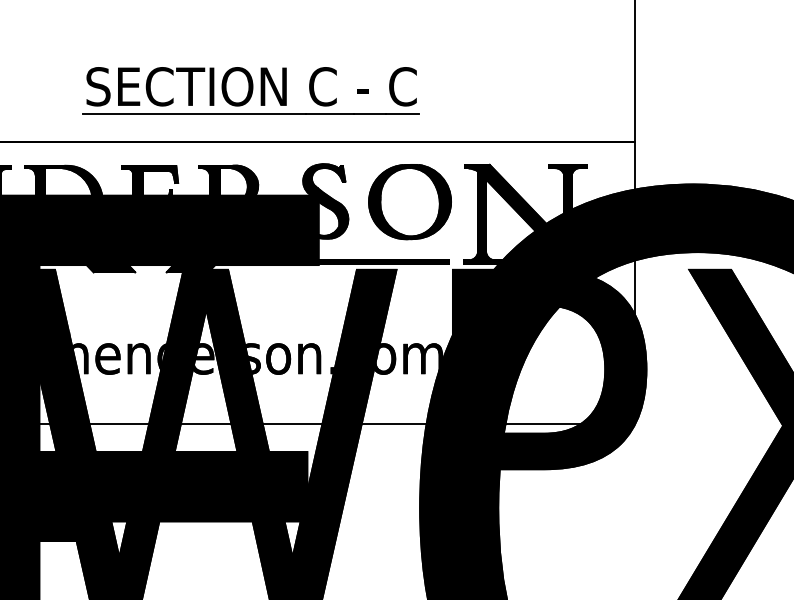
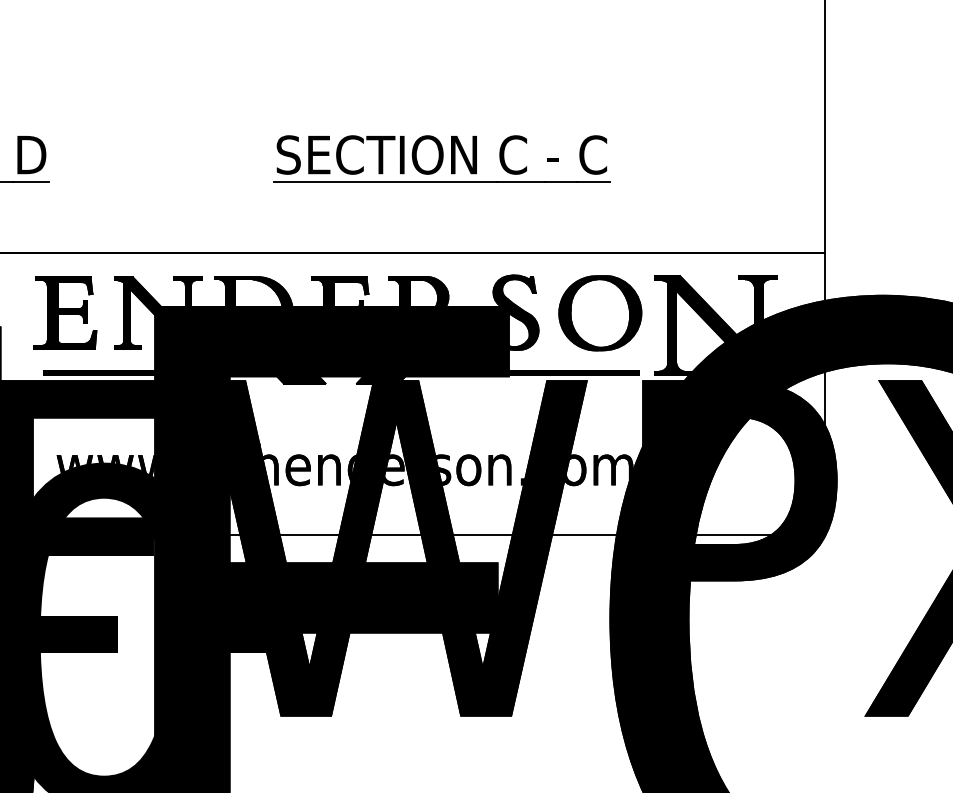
part: (251, 90) -> (441, 158), moved

